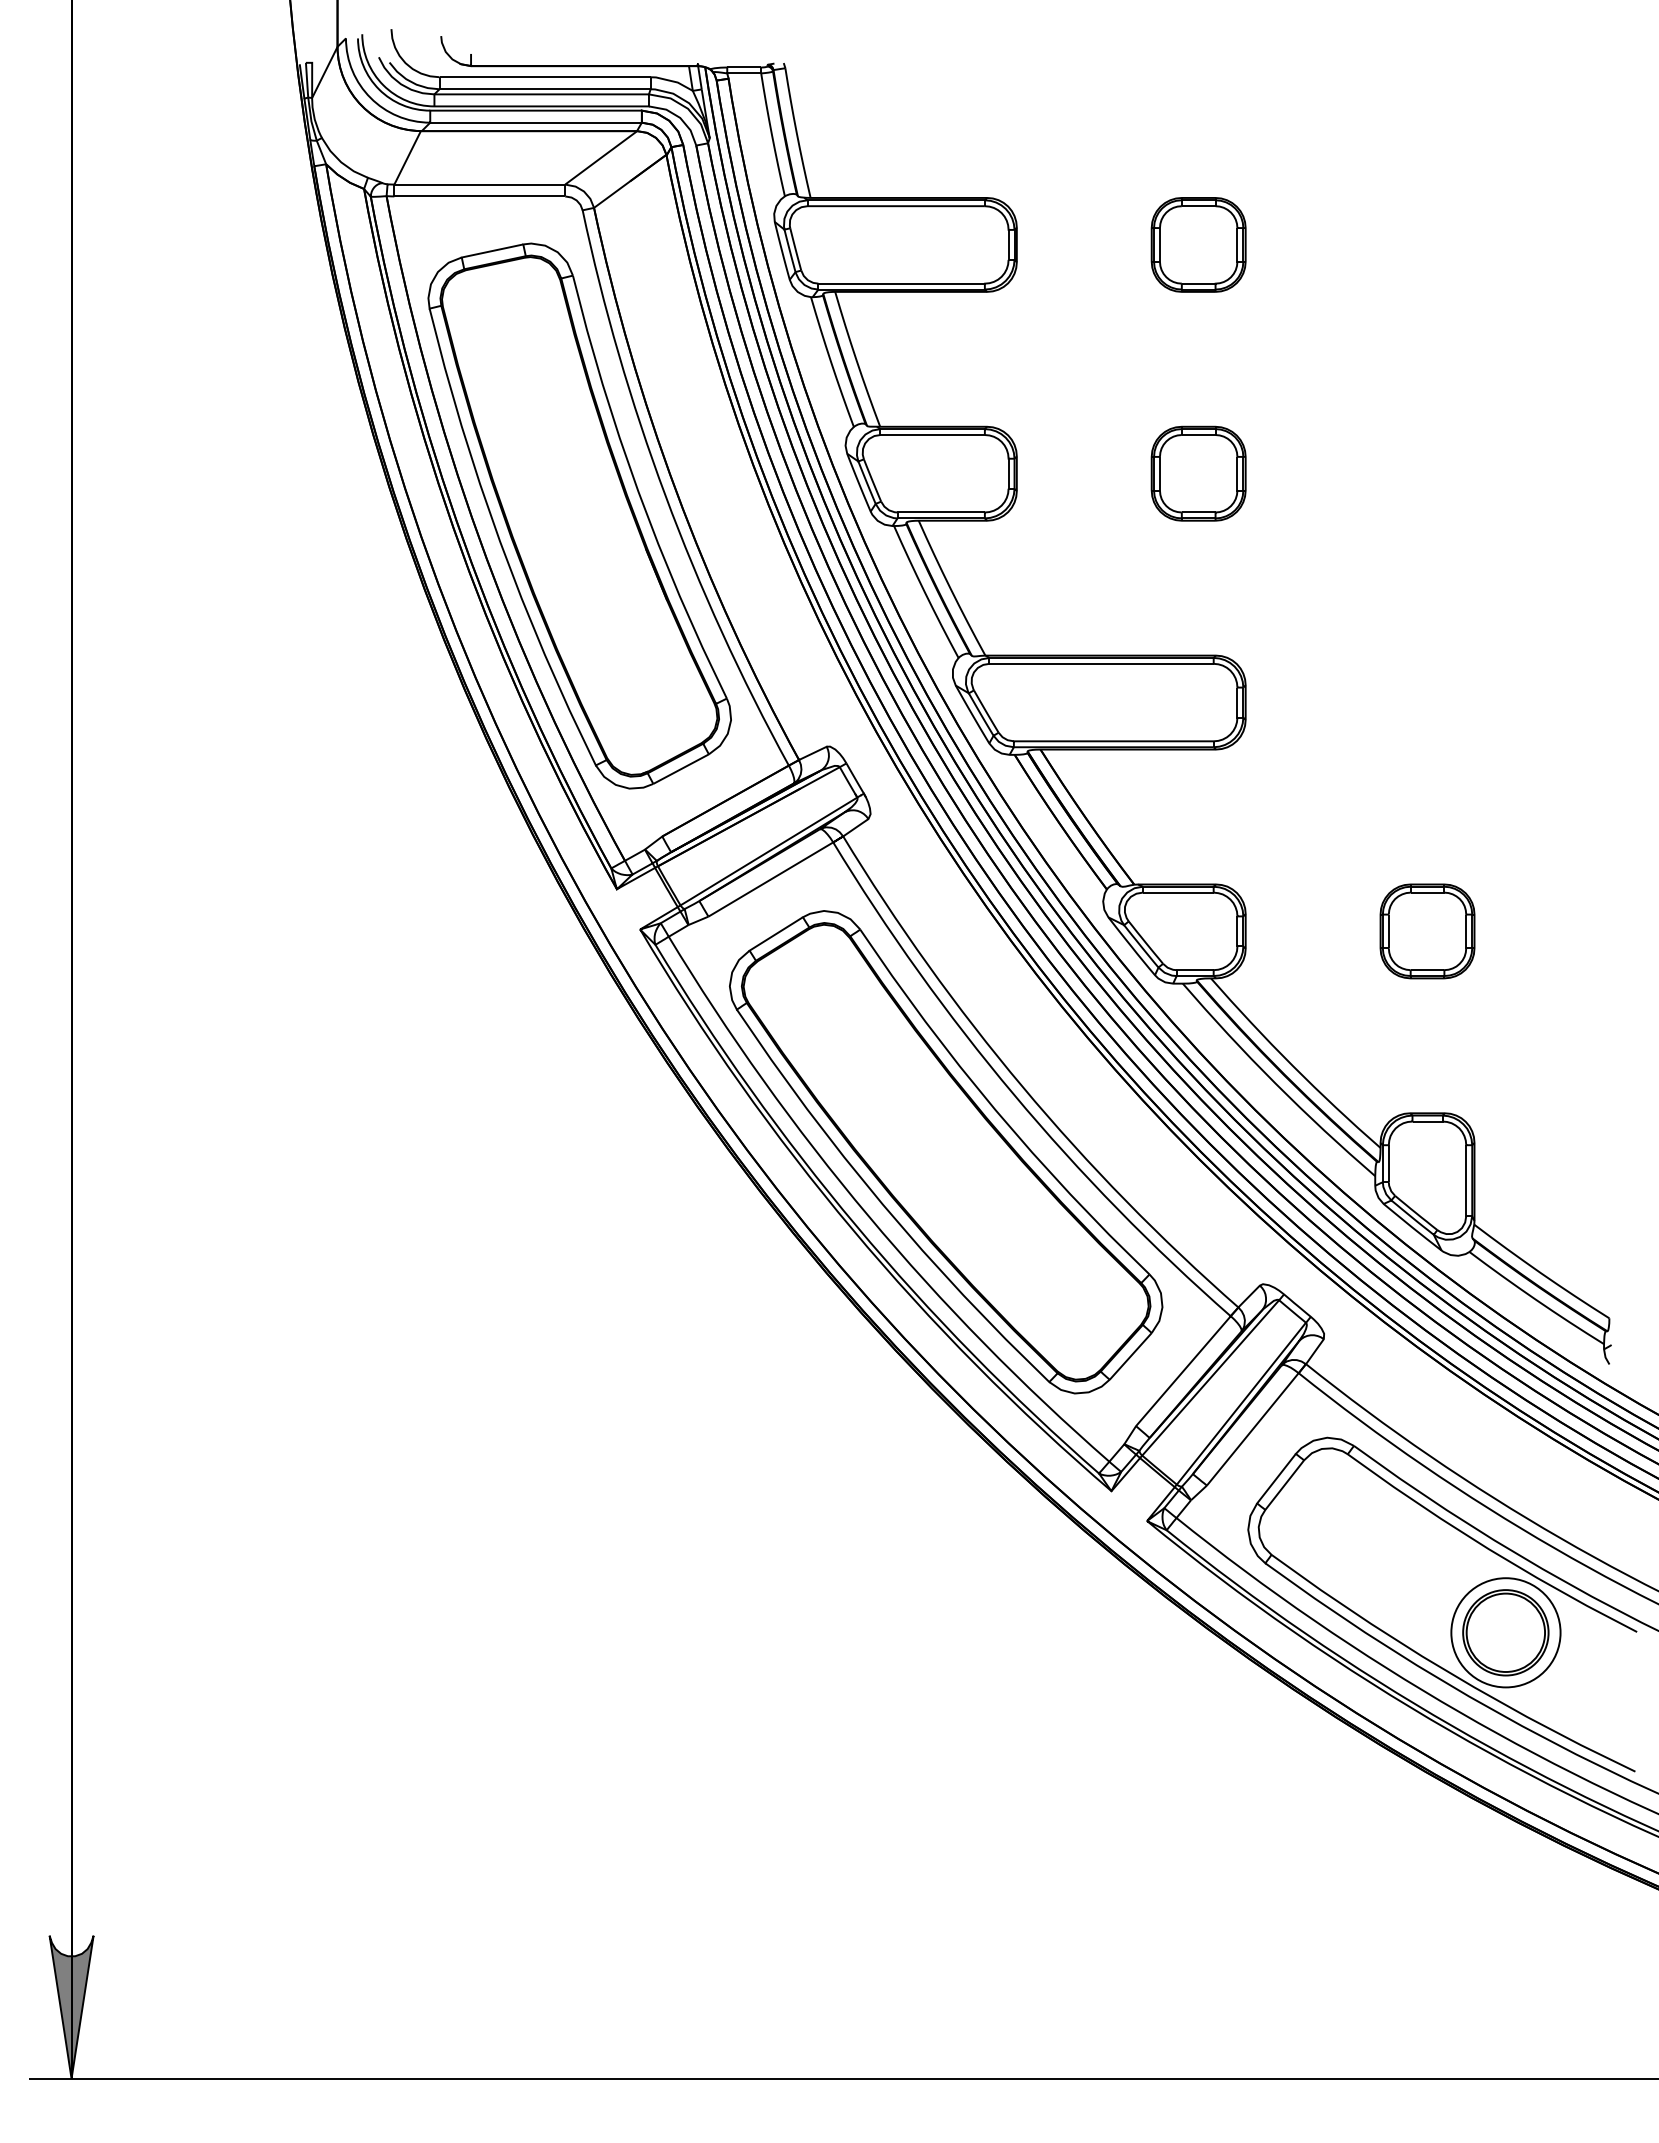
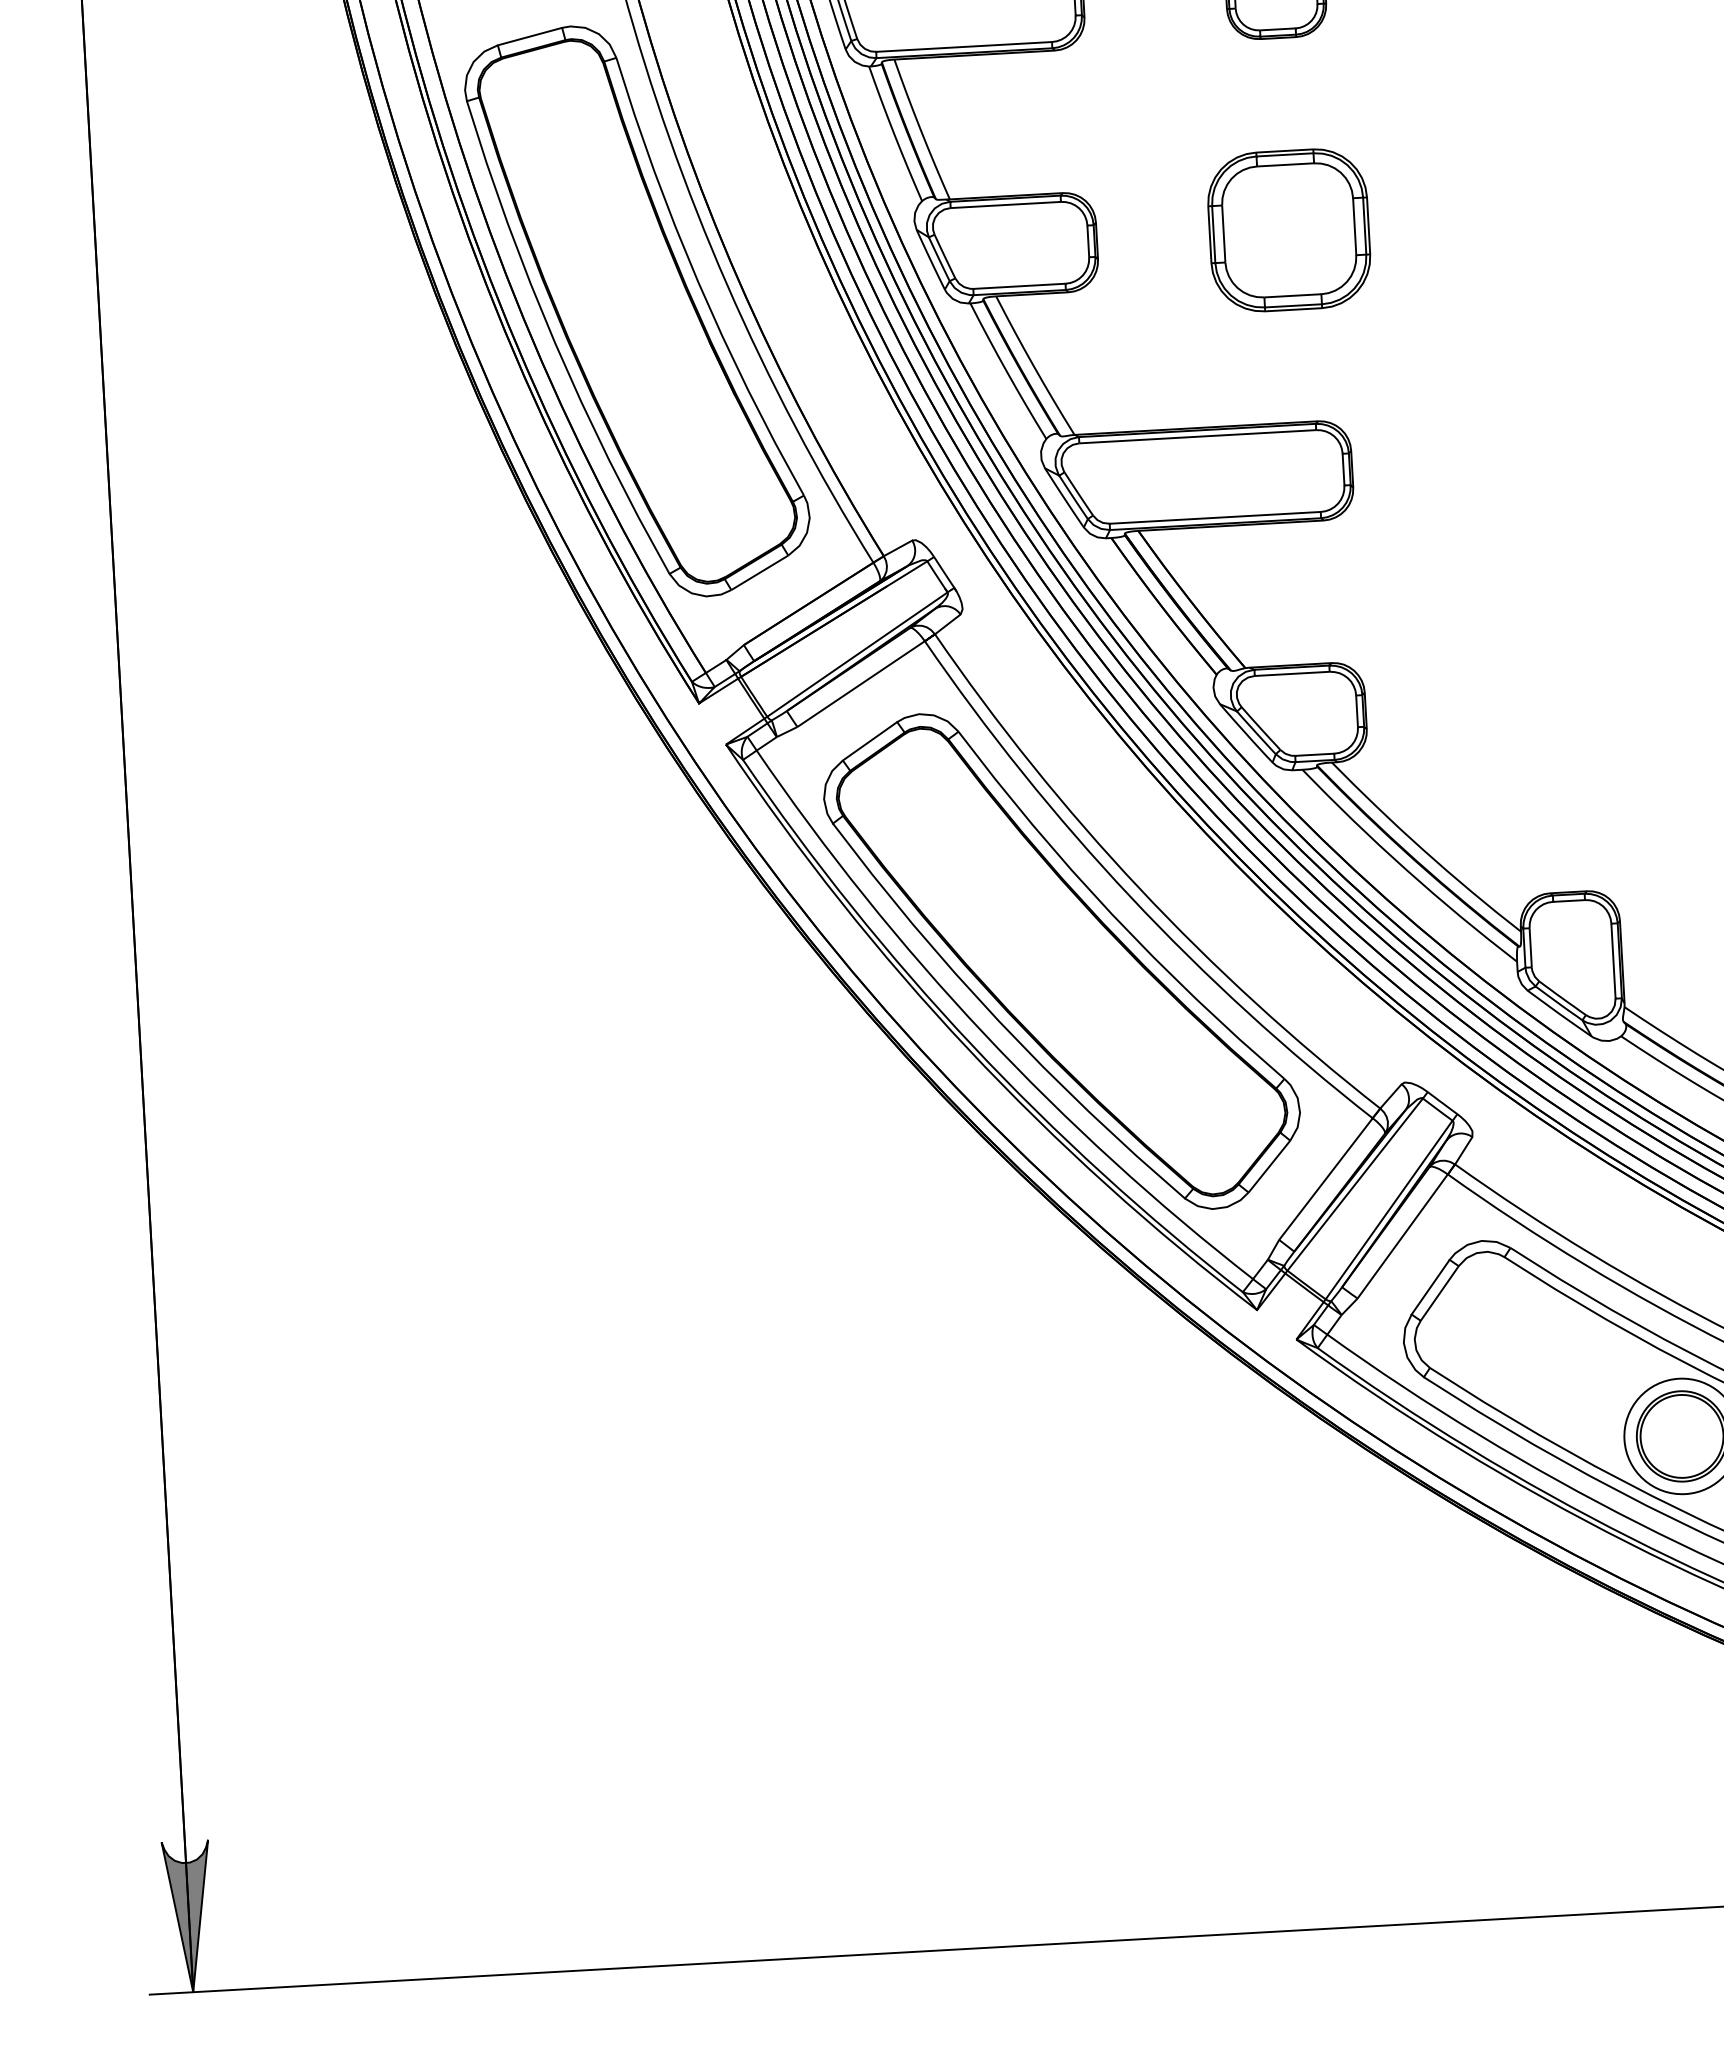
part: (1198, 473) -> (1288, 229), size x1.6
part: (1427, 931) -> (1557, 700), removed

